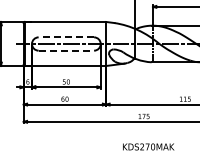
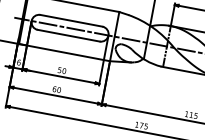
line: (66, 37) -> (71, 20), dashed -> solid
line: (66, 50) -> (68, 35), dashed -> solid

